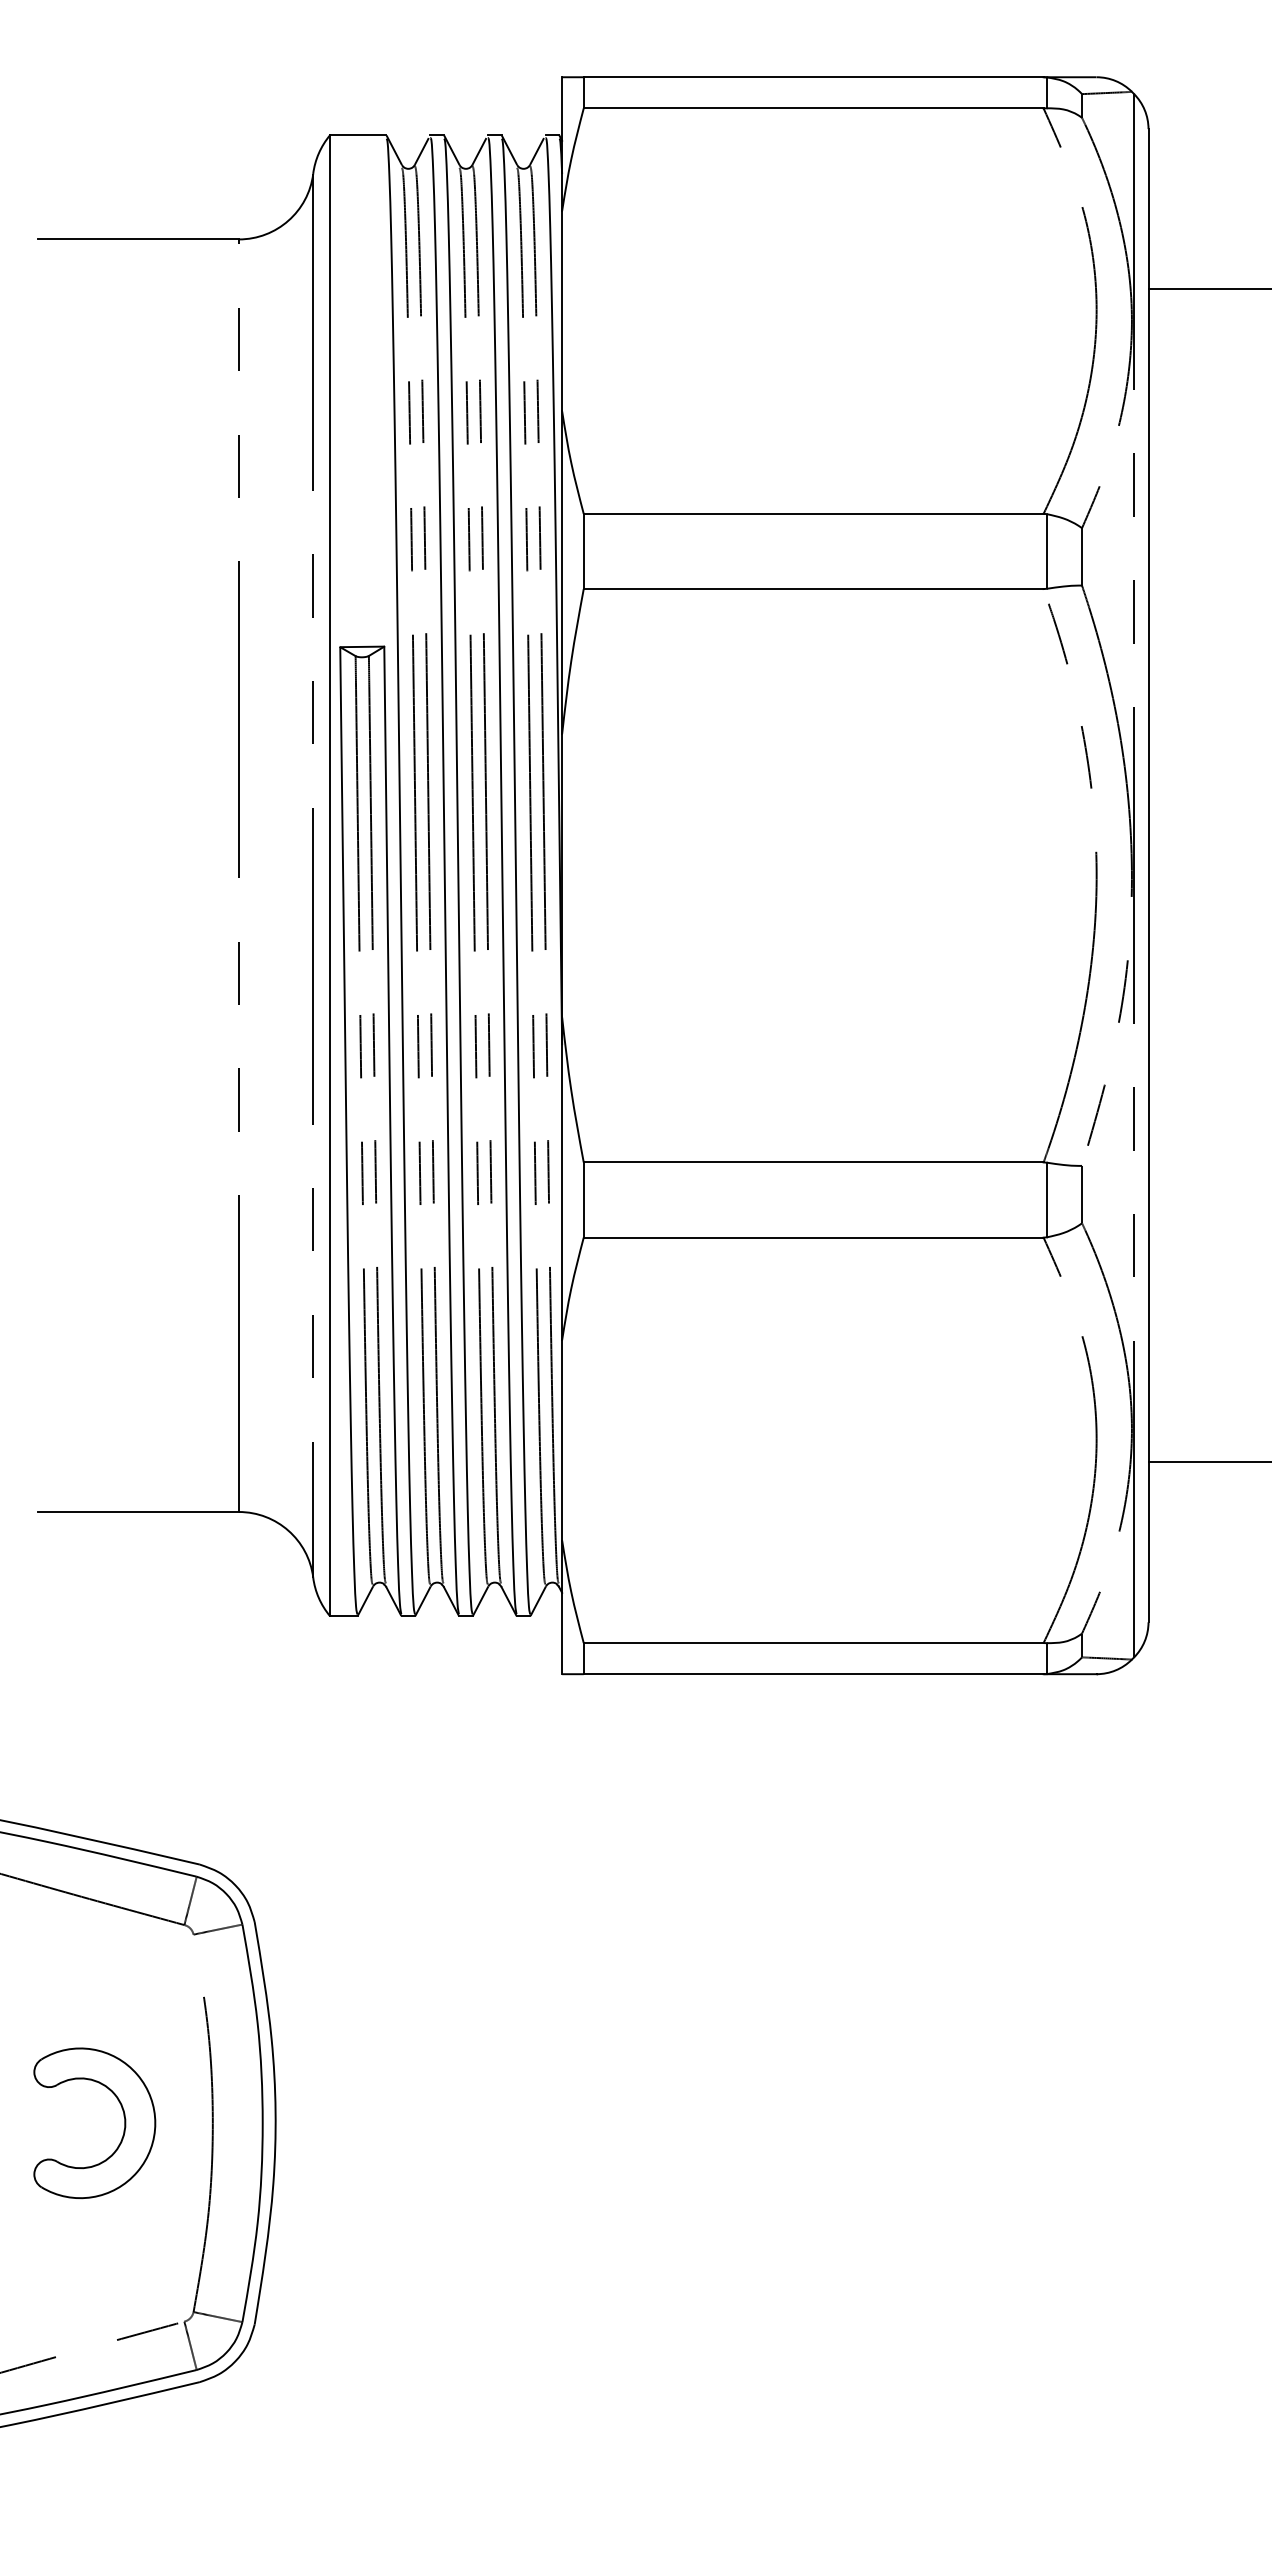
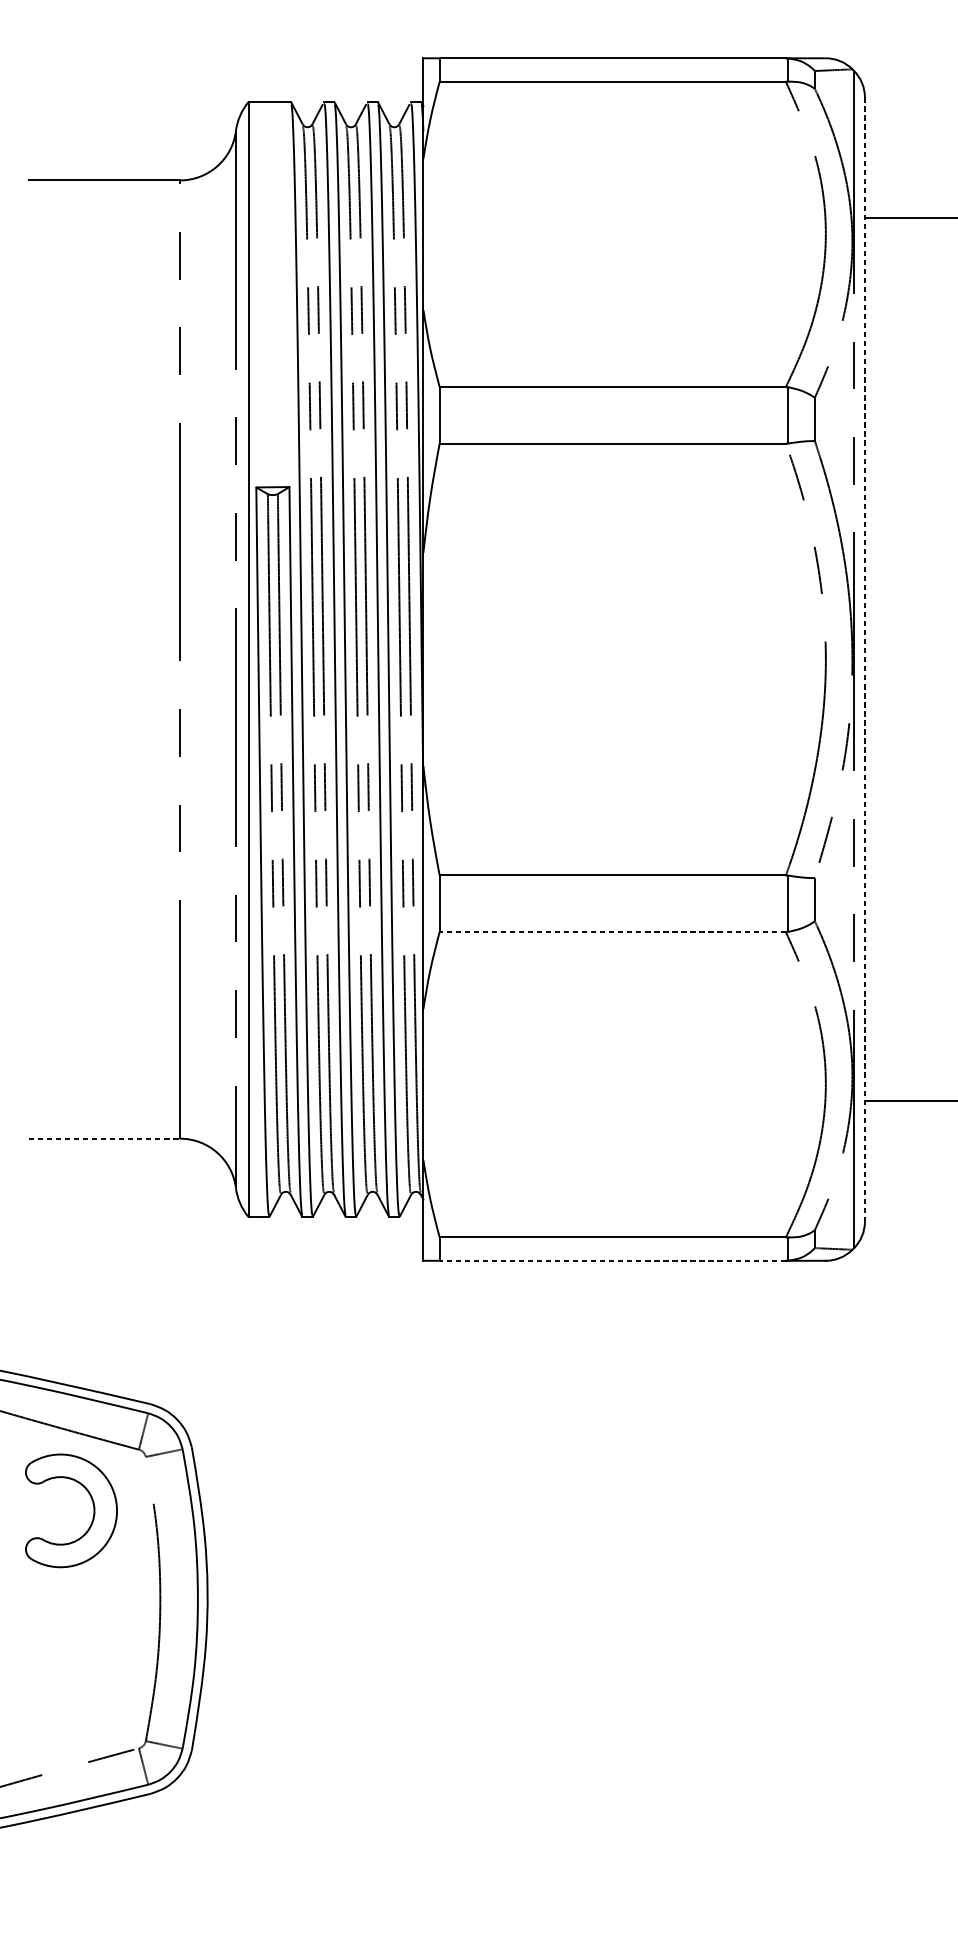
line: (1148, 875) -> (864, 659), solid -> dashed
line: (813, 1237) -> (612, 931), solid -> dashed
line: (139, 1512) -> (105, 1139), solid -> dashed
line: (813, 1674) -> (612, 1261), solid -> dashed
part: (123, 2116) -> (93, 1505), moved

